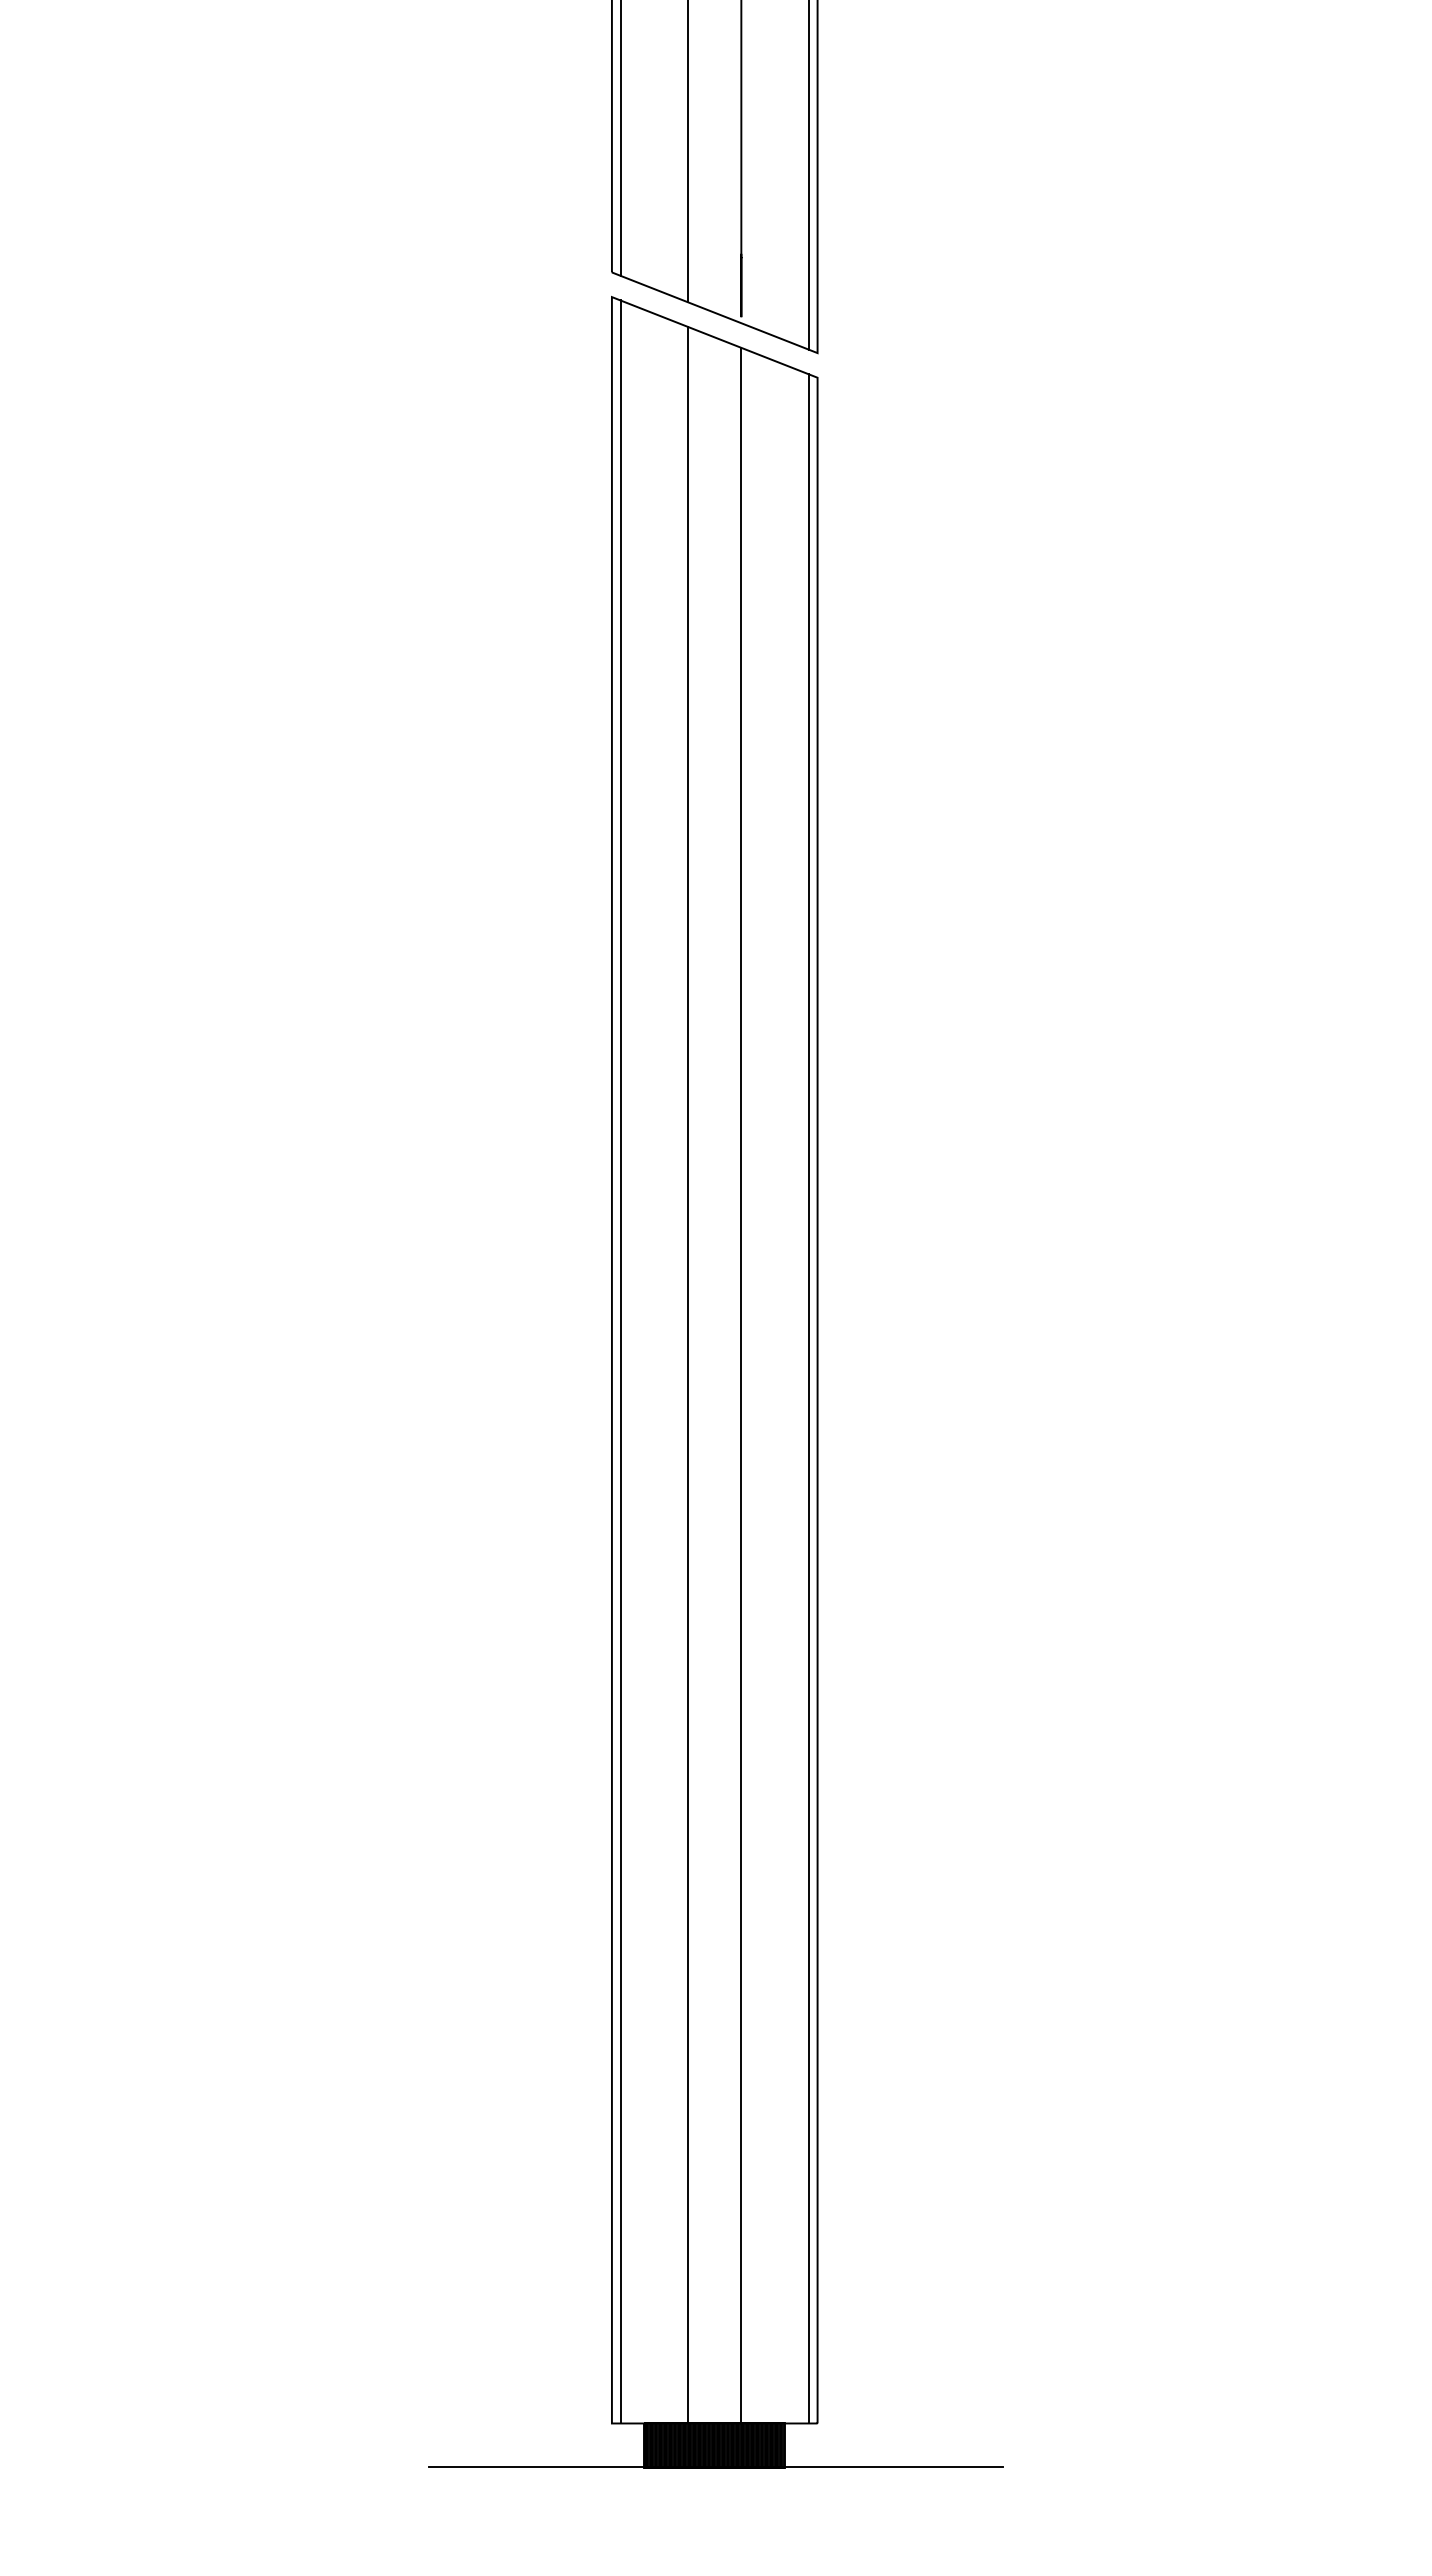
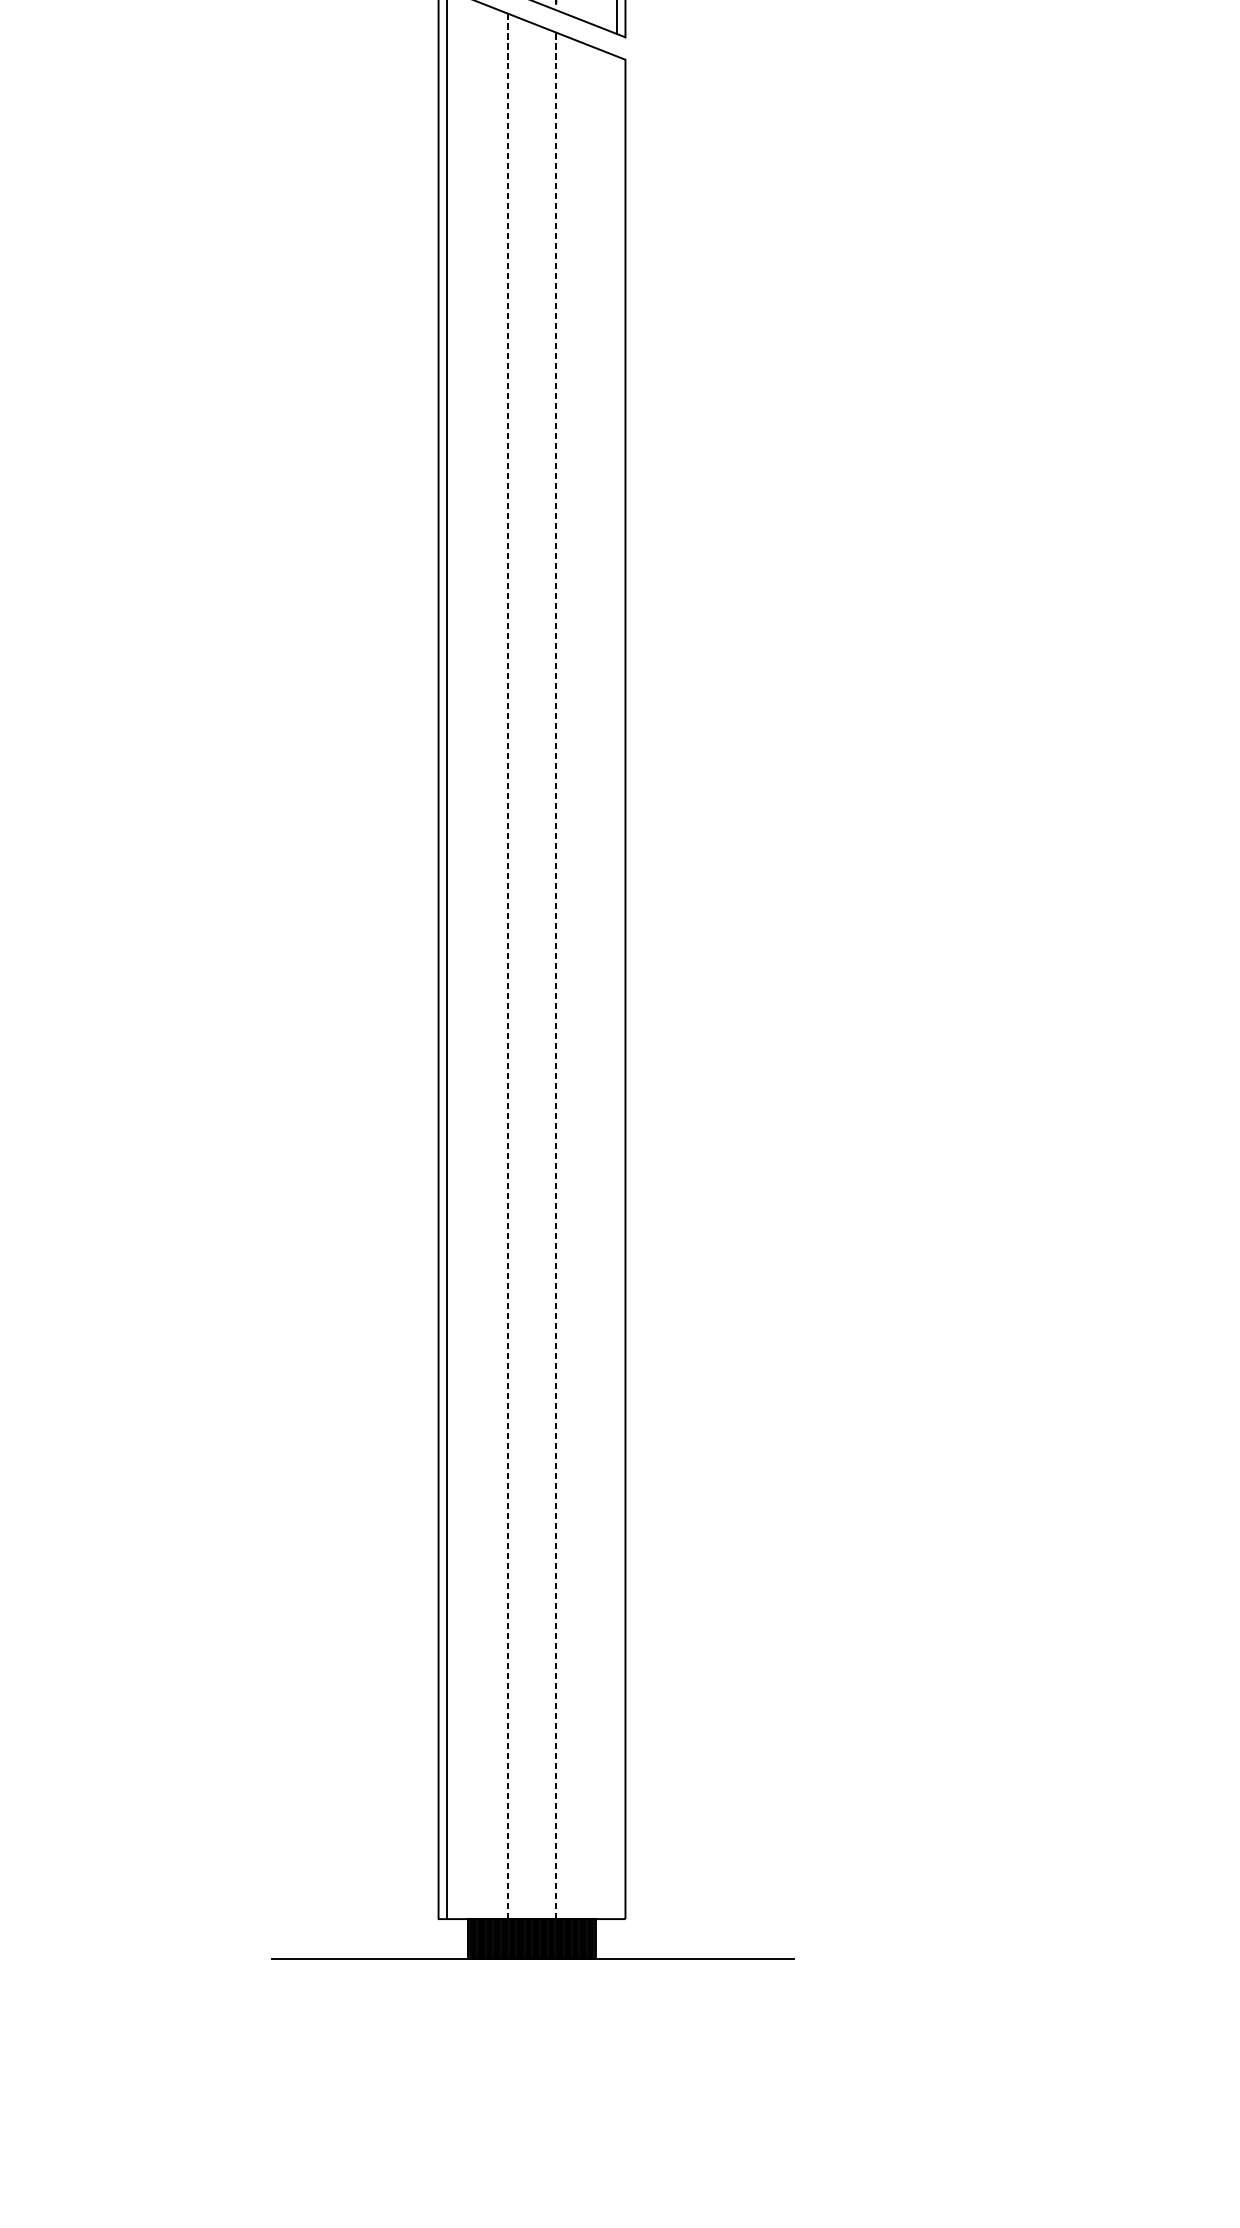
line: (688, 1374) -> (508, 965), solid -> dashed
line: (741, 1385) -> (556, 975), solid -> dashed
line: (808, 1398) -> (617, 987), removed

